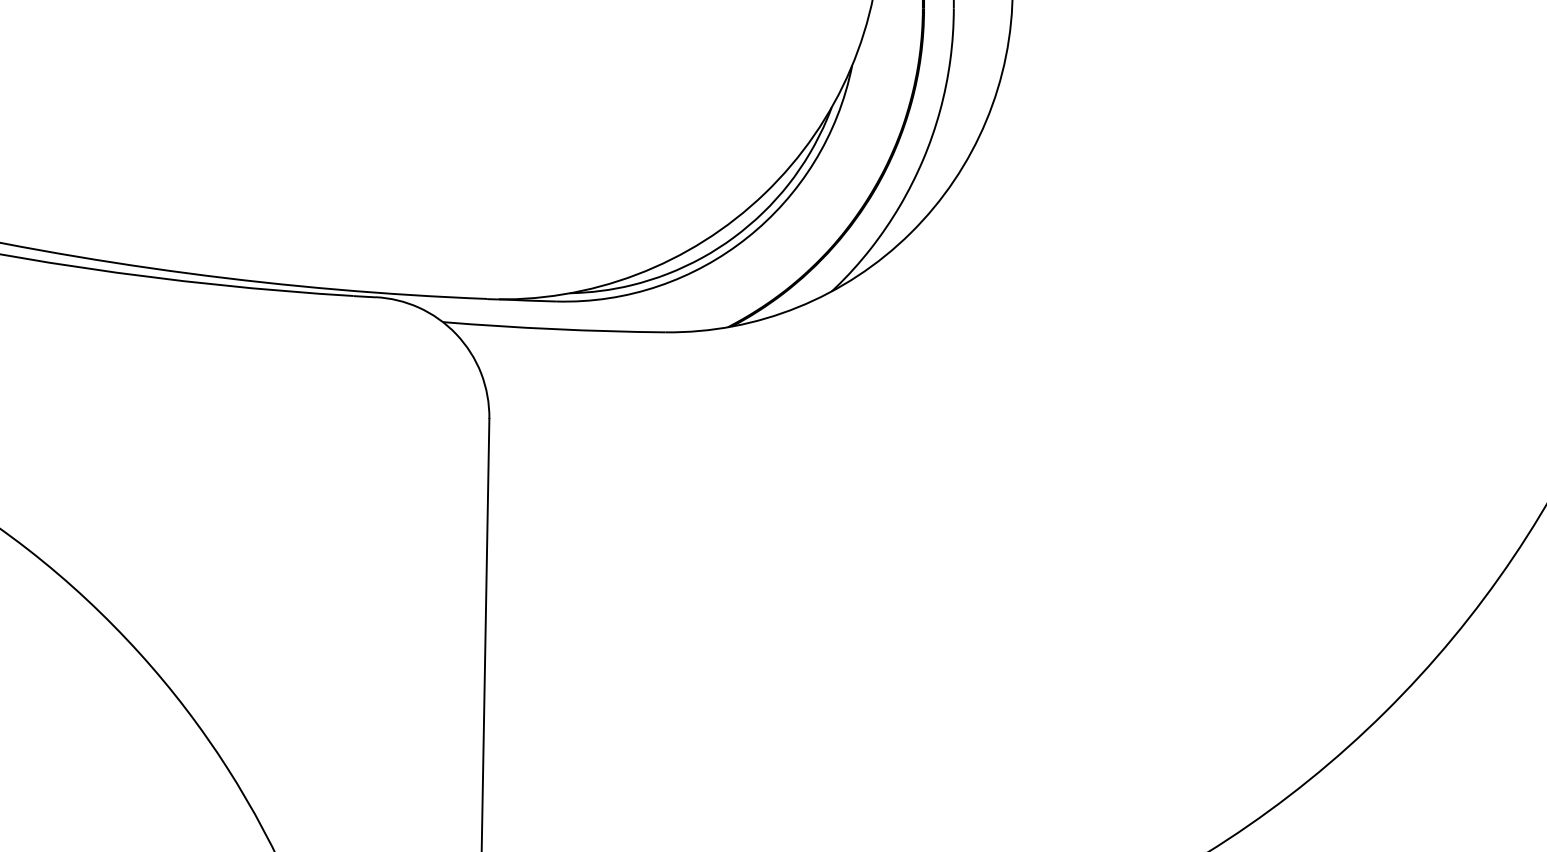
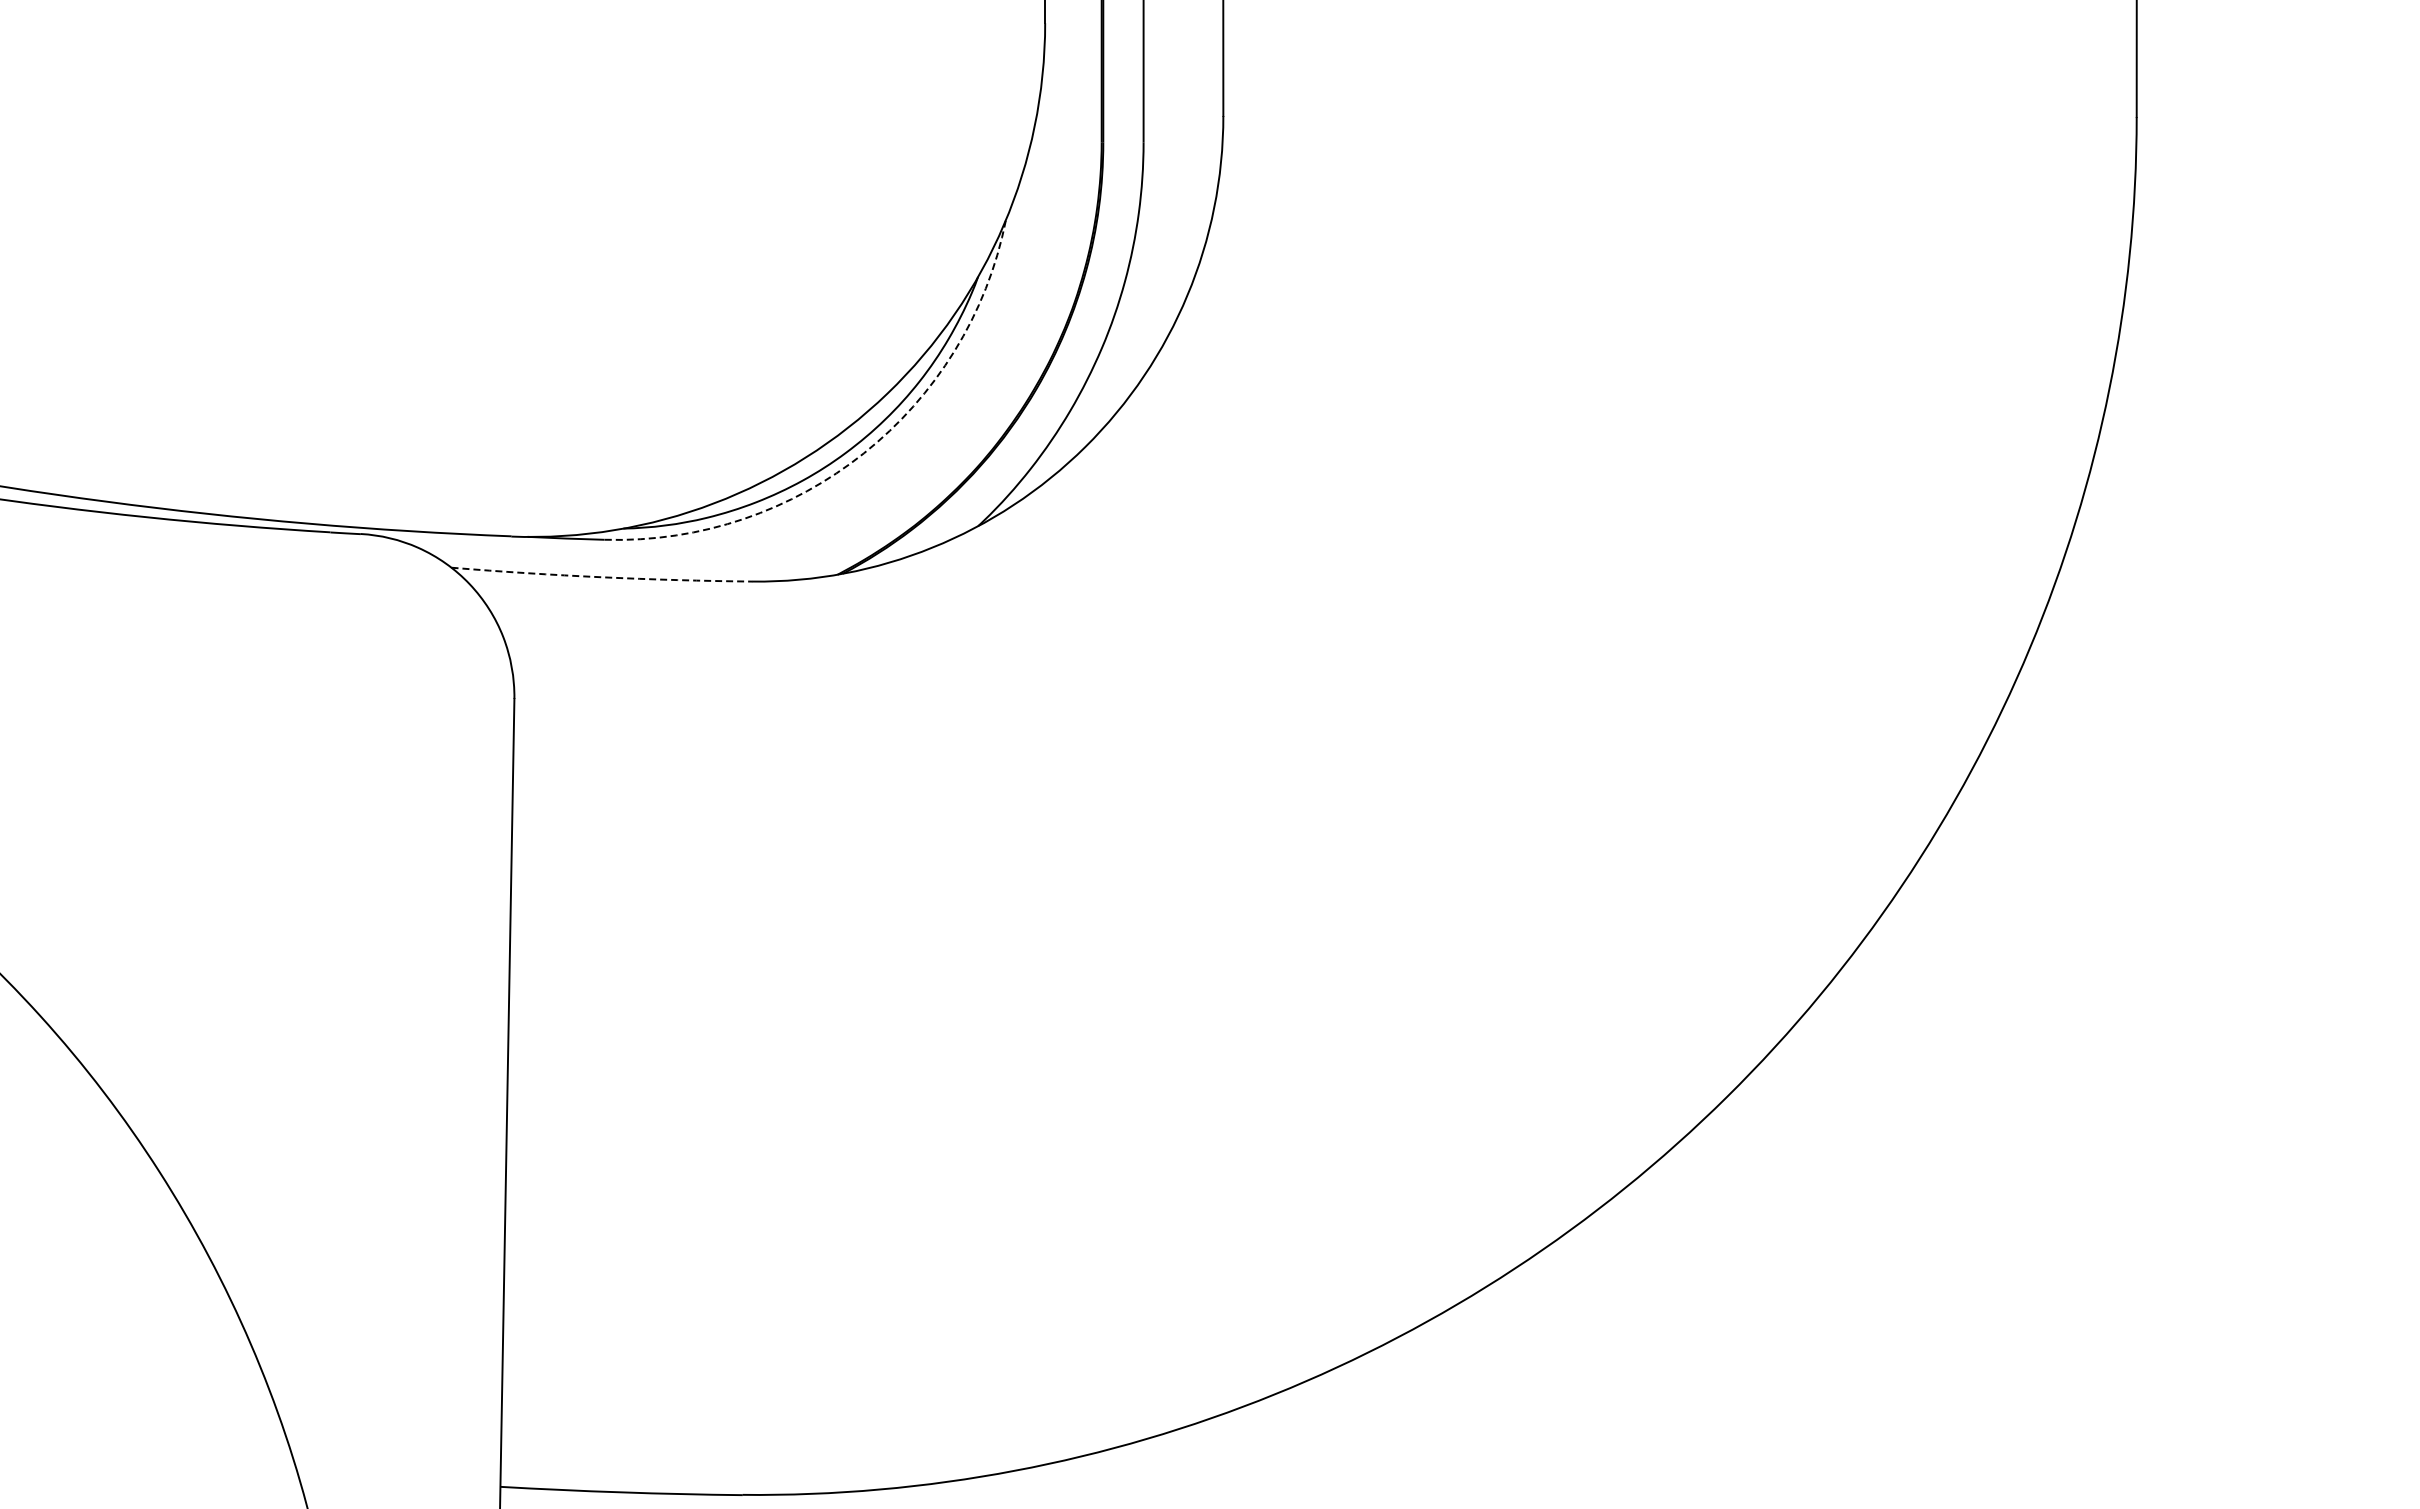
arc: (747, 237) -> (863, 453), solid -> dashed
arc: (554, 329) -> (602, 577), solid -> dashed

